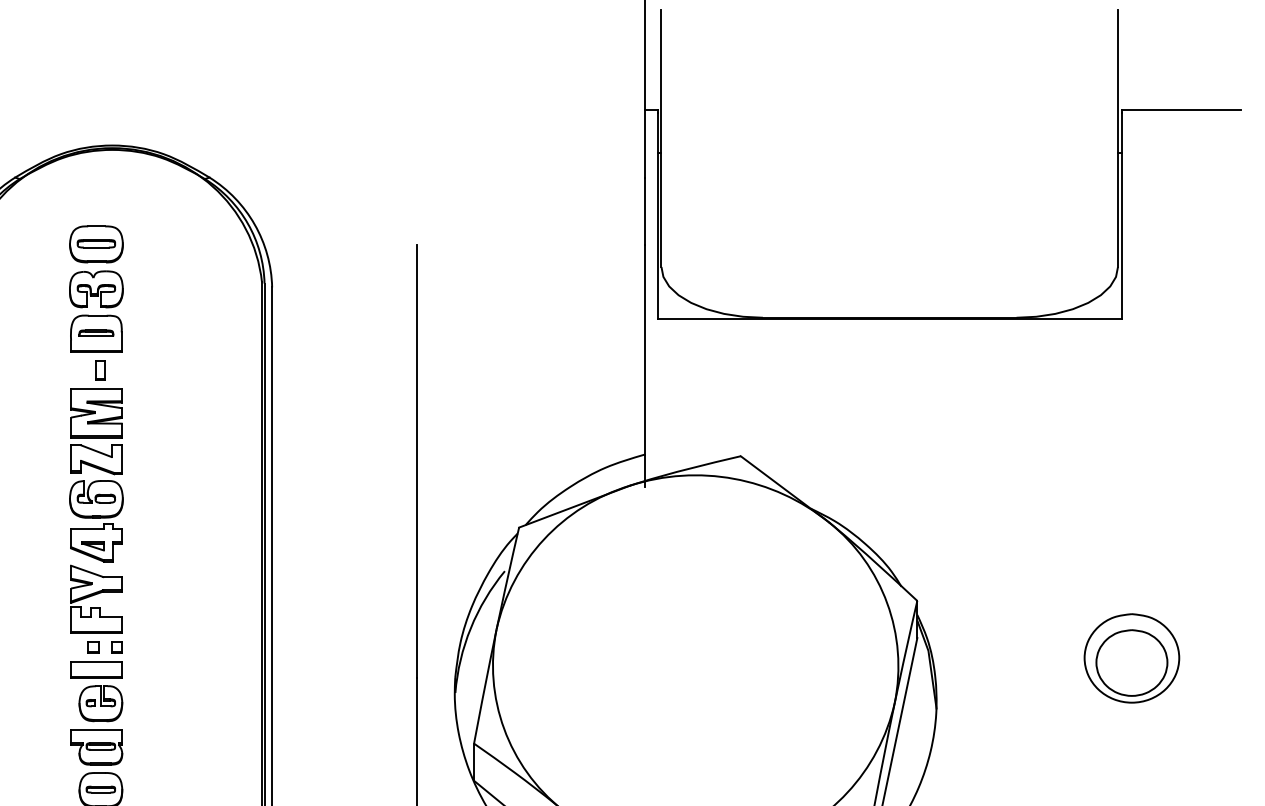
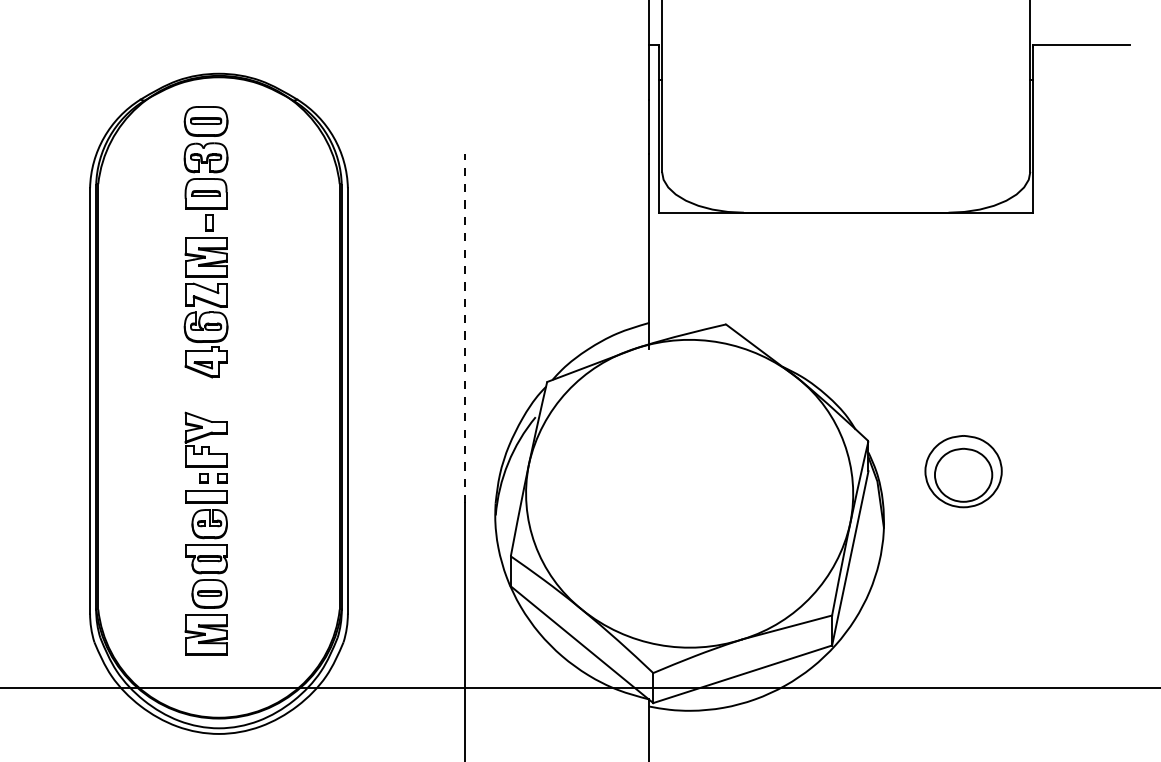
part: (95, 394) -> (205, 242), moved
line: (416, 461) -> (464, 328), solid -> dashed
part: (1131, 658) -> (963, 471), moved

